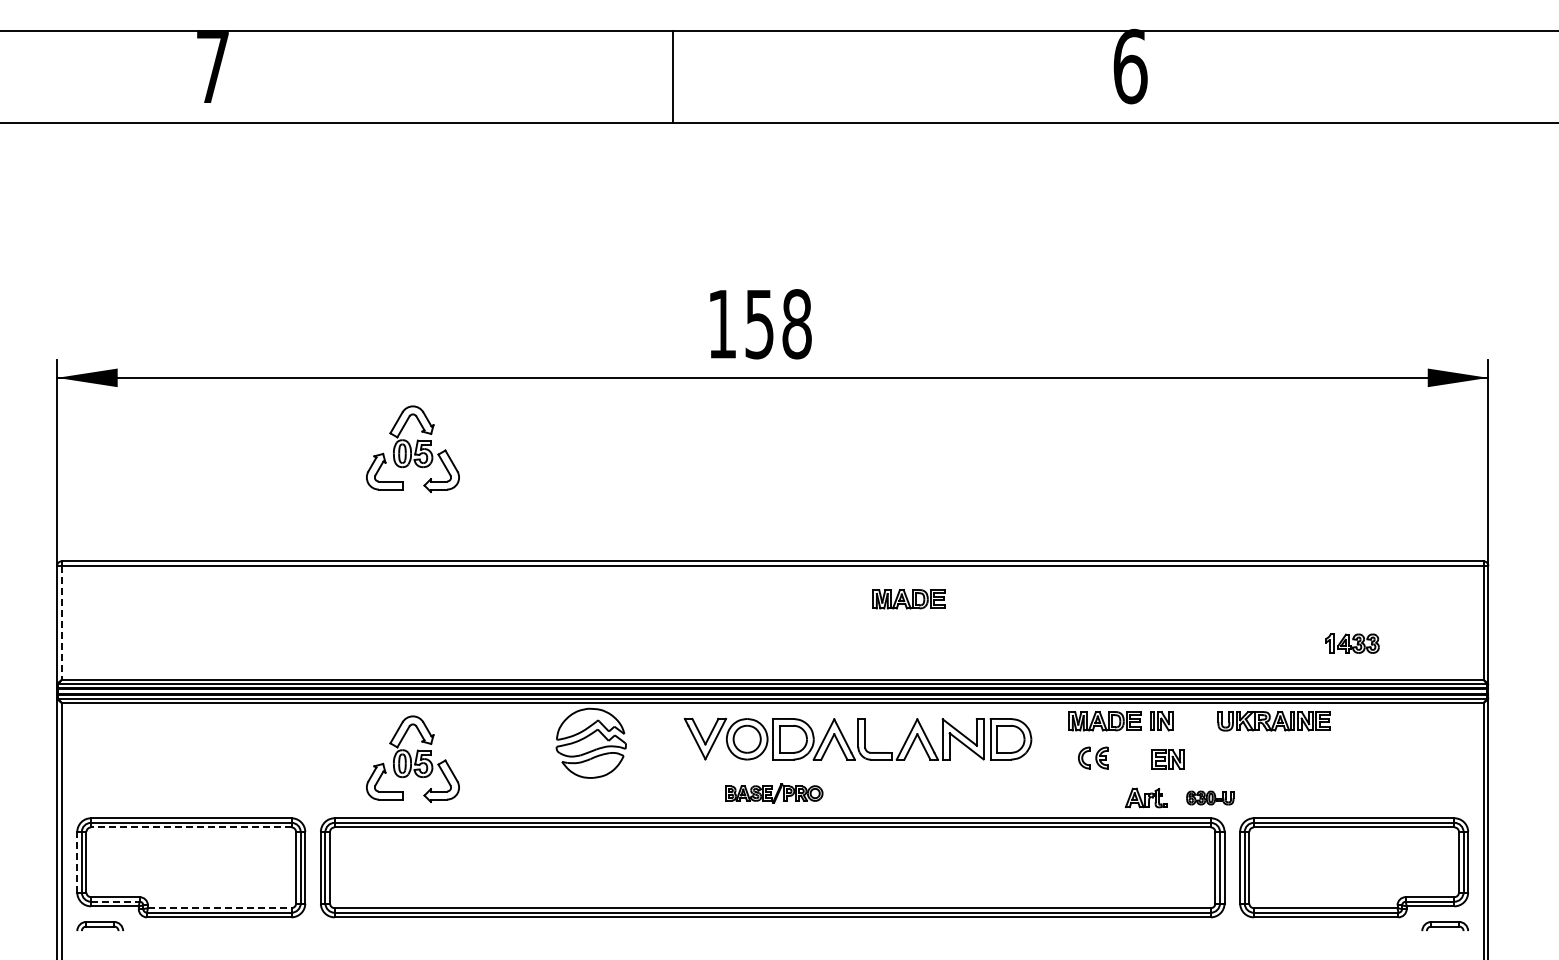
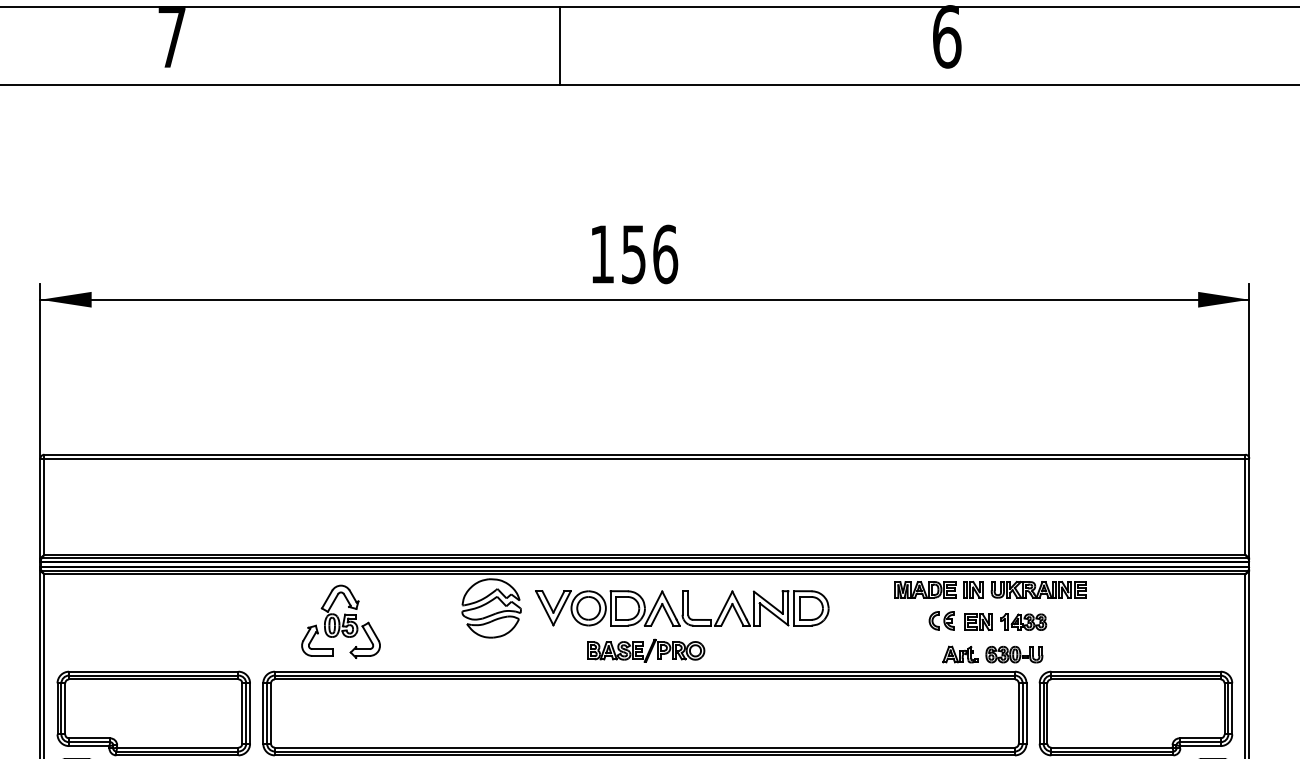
text: (797, 324) -> (665, 254), 158 -> 156
part: (412, 448) -> (340, 359), removed
part: (908, 599) -> (759, 486), removed
line: (61, 623) -> (44, 507), dashed -> solid
part: (1352, 643) -> (1023, 622), moved
part: (1273, 721) -> (1038, 589), moved
part: (857, 738) -> (681, 607), moved
part: (1093, 757) -> (942, 620), moved
part: (774, 793) -> (646, 650), size x1.43
part: (1210, 797) -> (1014, 654), size x1.43
line: (190, 827) -> (153, 679), dashed -> solid
line: (77, 861) -> (57, 708), dashed -> solid
line: (115, 901) -> (89, 742), dashed -> solid
line: (219, 908) -> (177, 747), dashed -> solid

